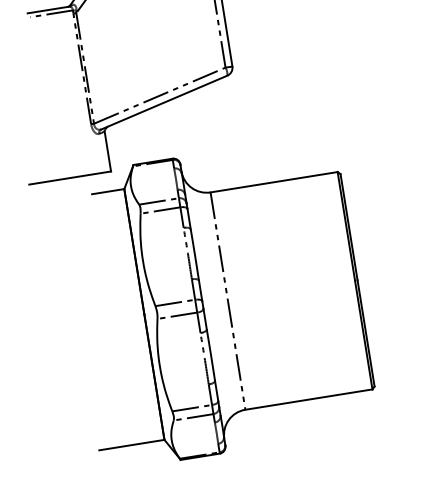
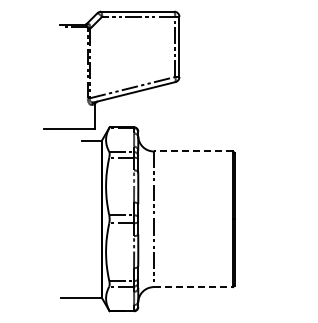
line: (274, 182) -> (193, 151), solid -> dashed
line: (308, 400) -> (193, 287), solid -> dashed

